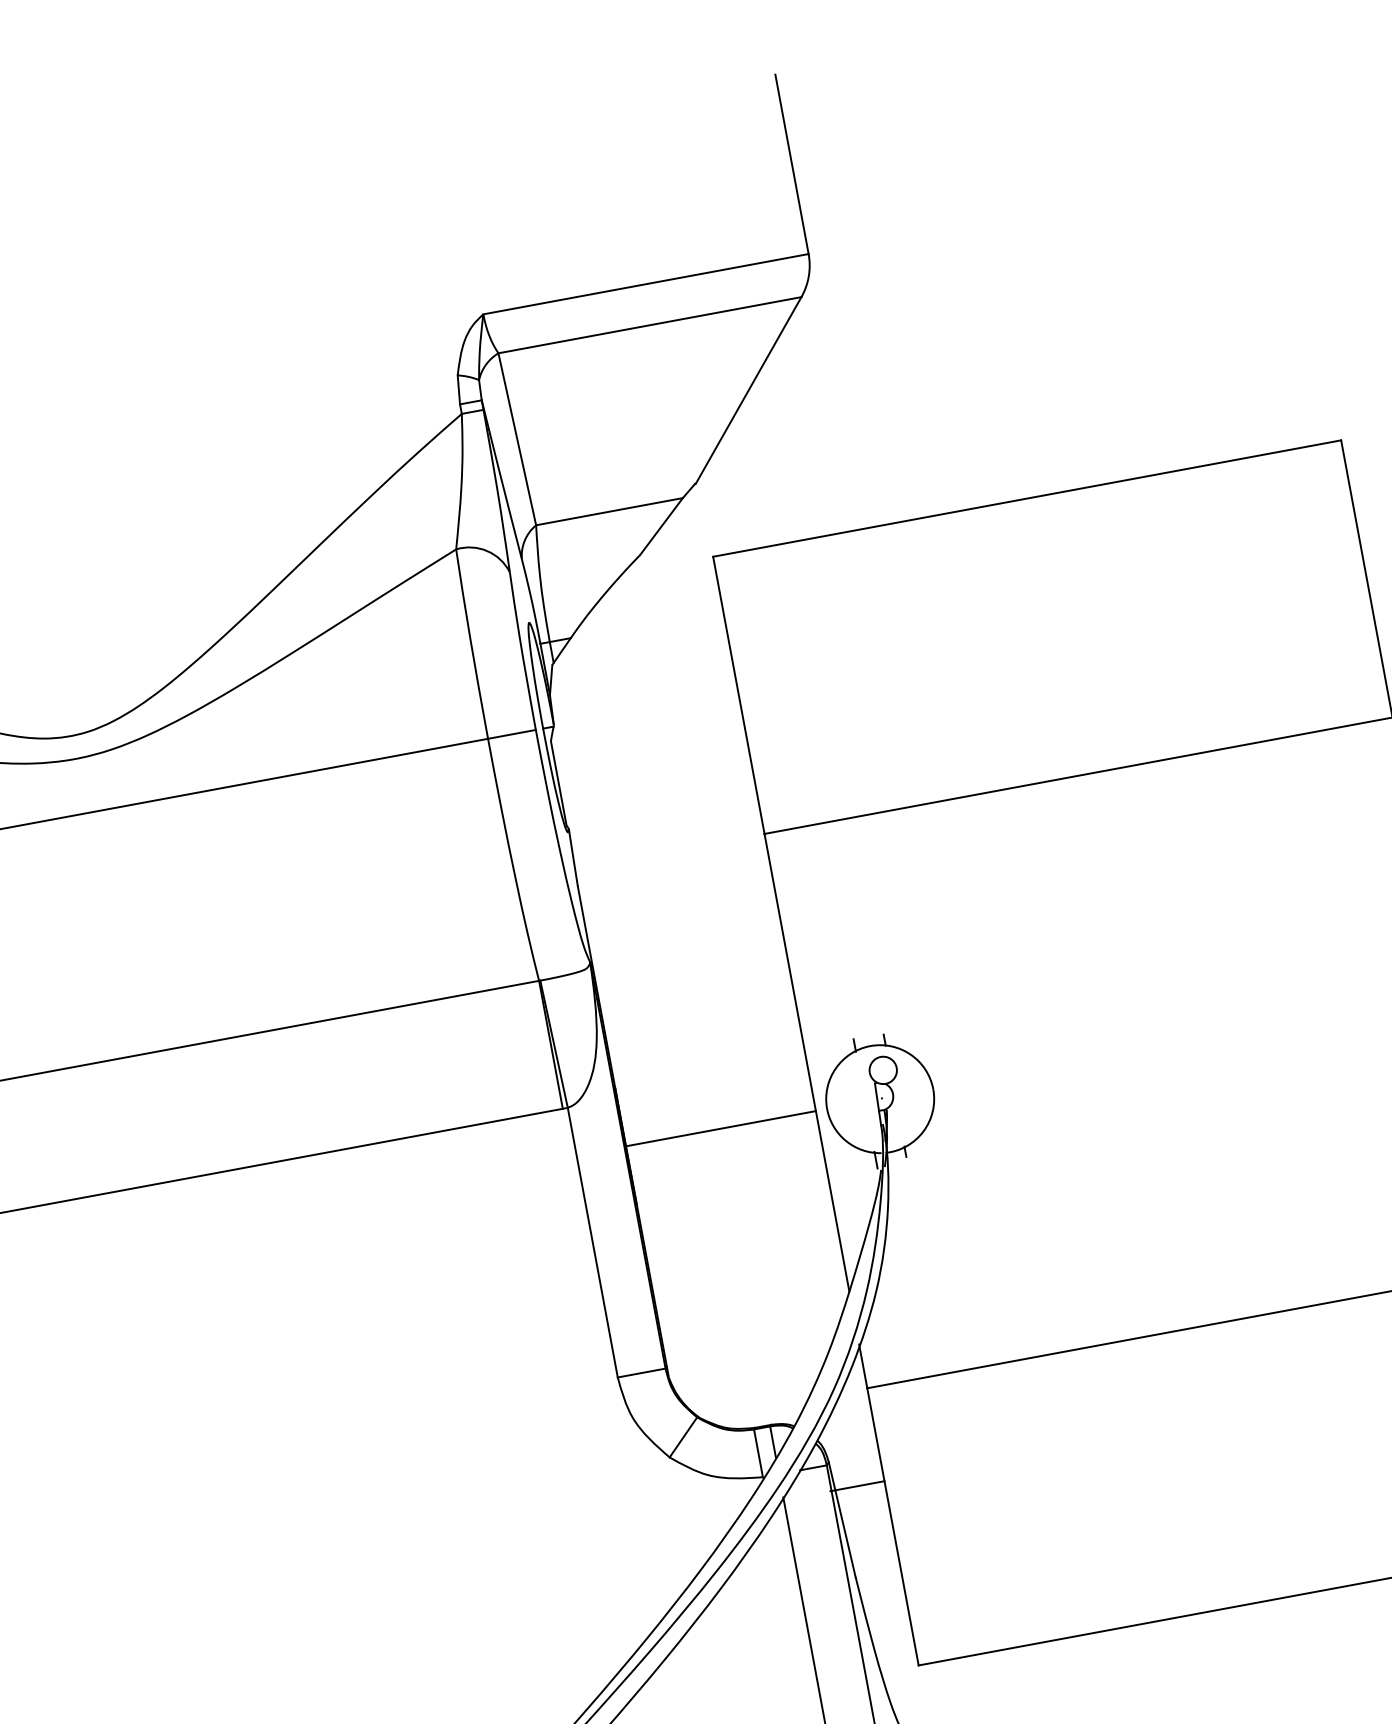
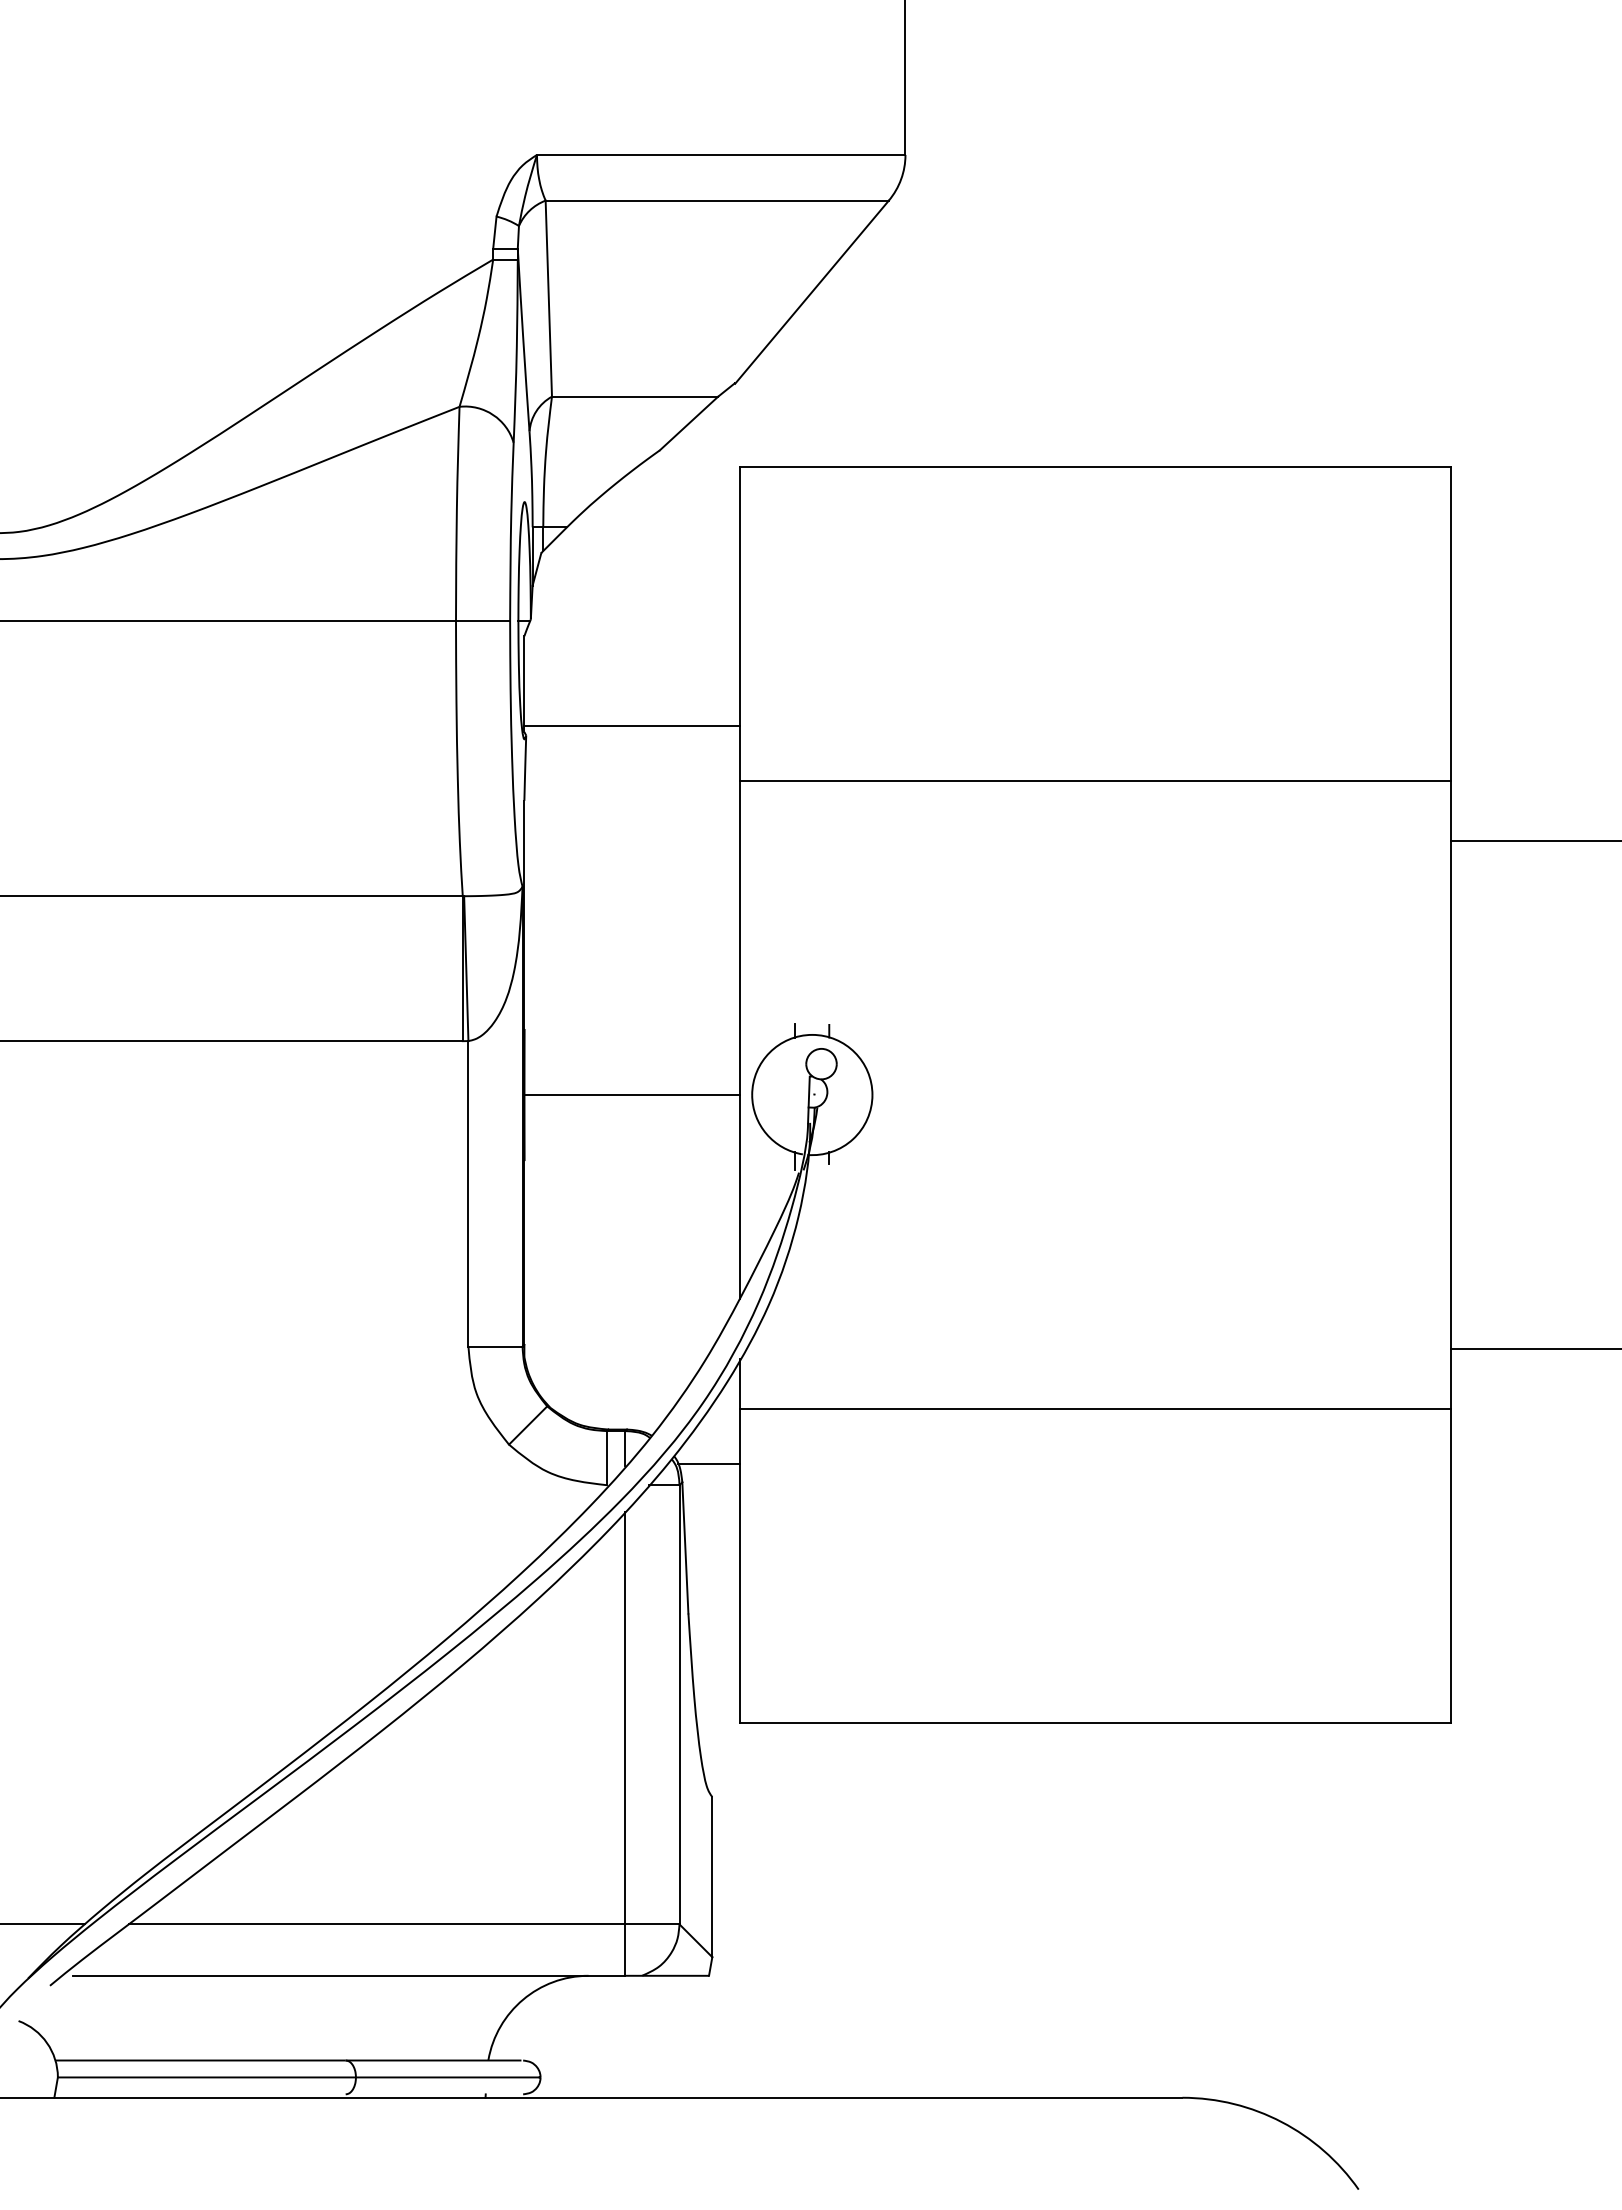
line: (660, 802) -> (631, 725), added
line: (857, 1486) -> (708, 1464), moved

